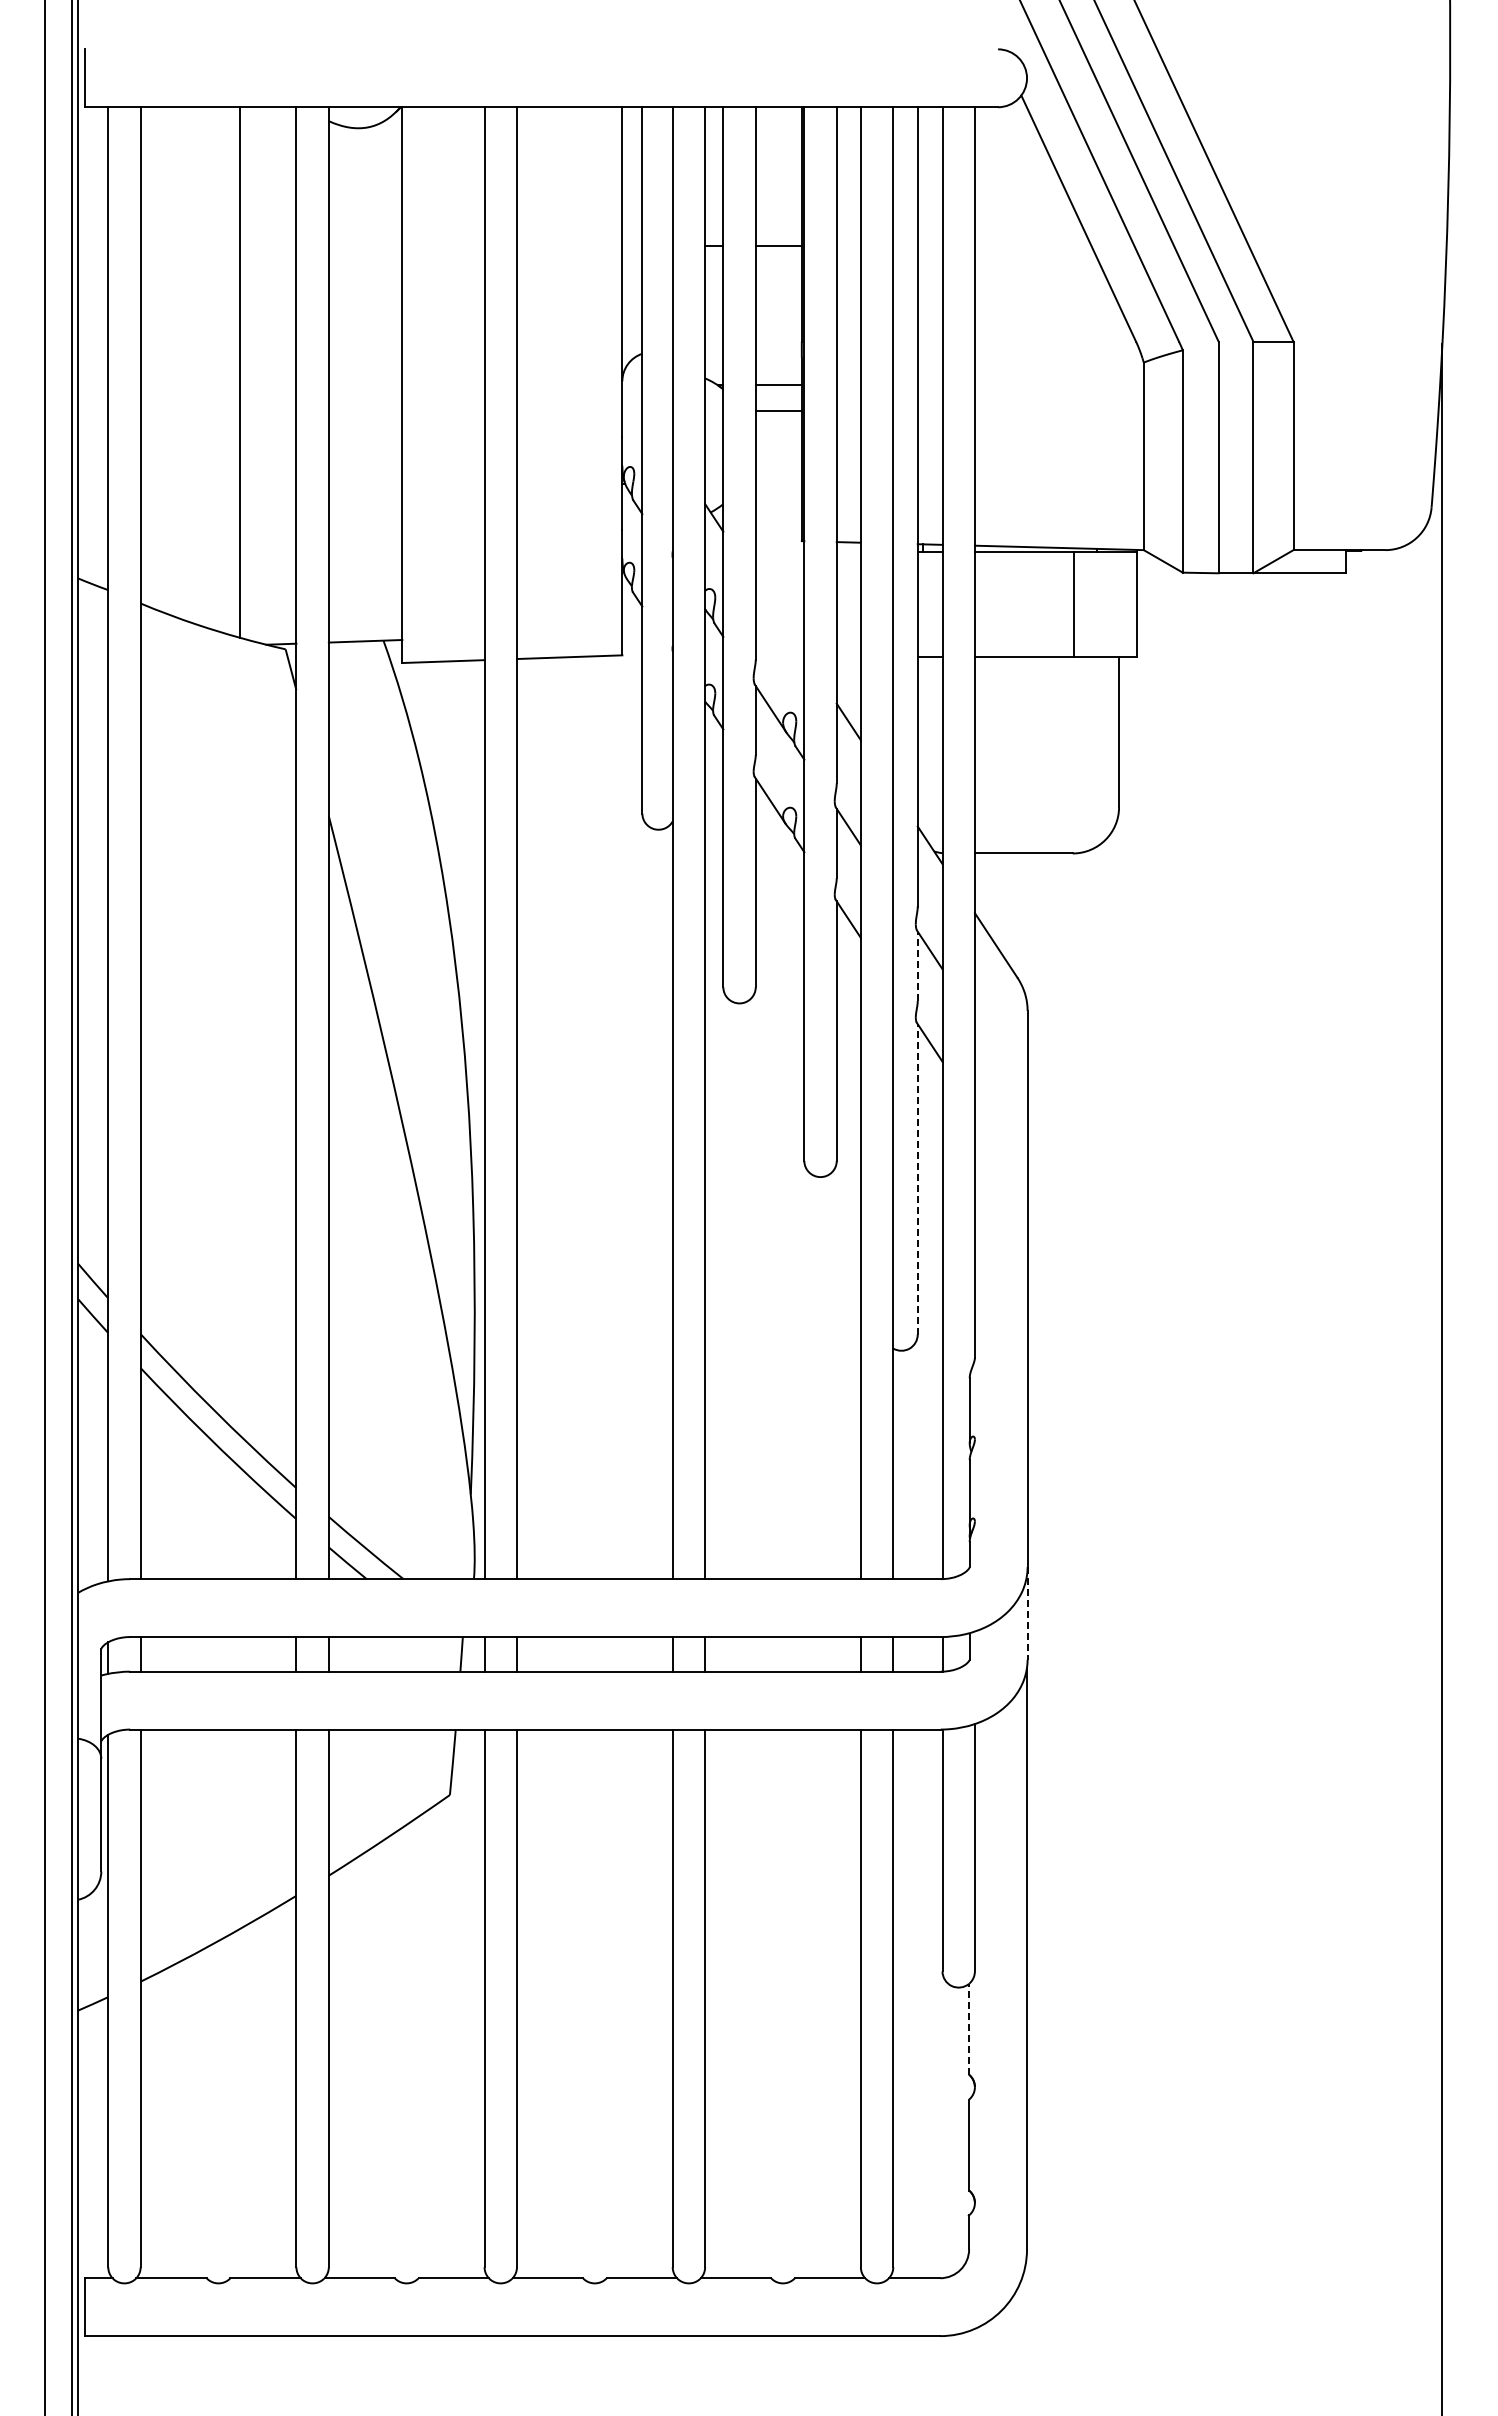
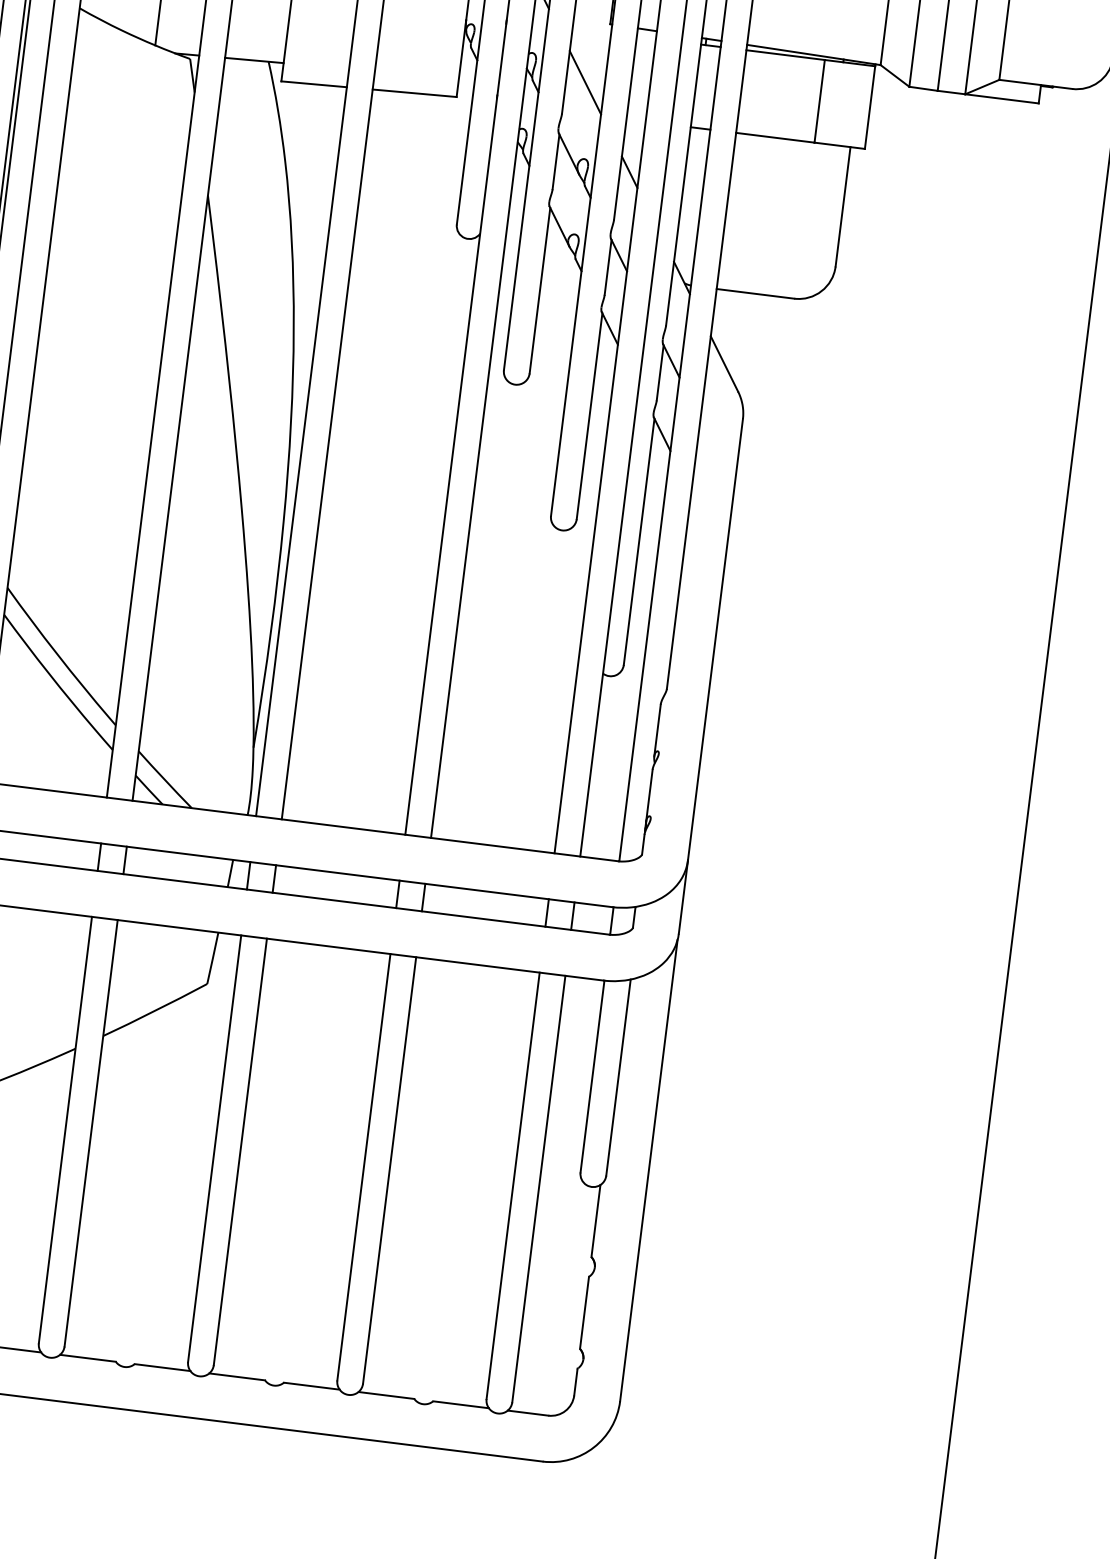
line: (779, 617) -> (585, 82), added
line: (917, 966) -> (660, 372), dashed -> solid
line: (917, 1178) -> (639, 541), dashed -> solid
line: (1027, 1613) -> (683, 897), dashed -> solid
line: (969, 2028) -> (596, 1220), dashed -> solid

